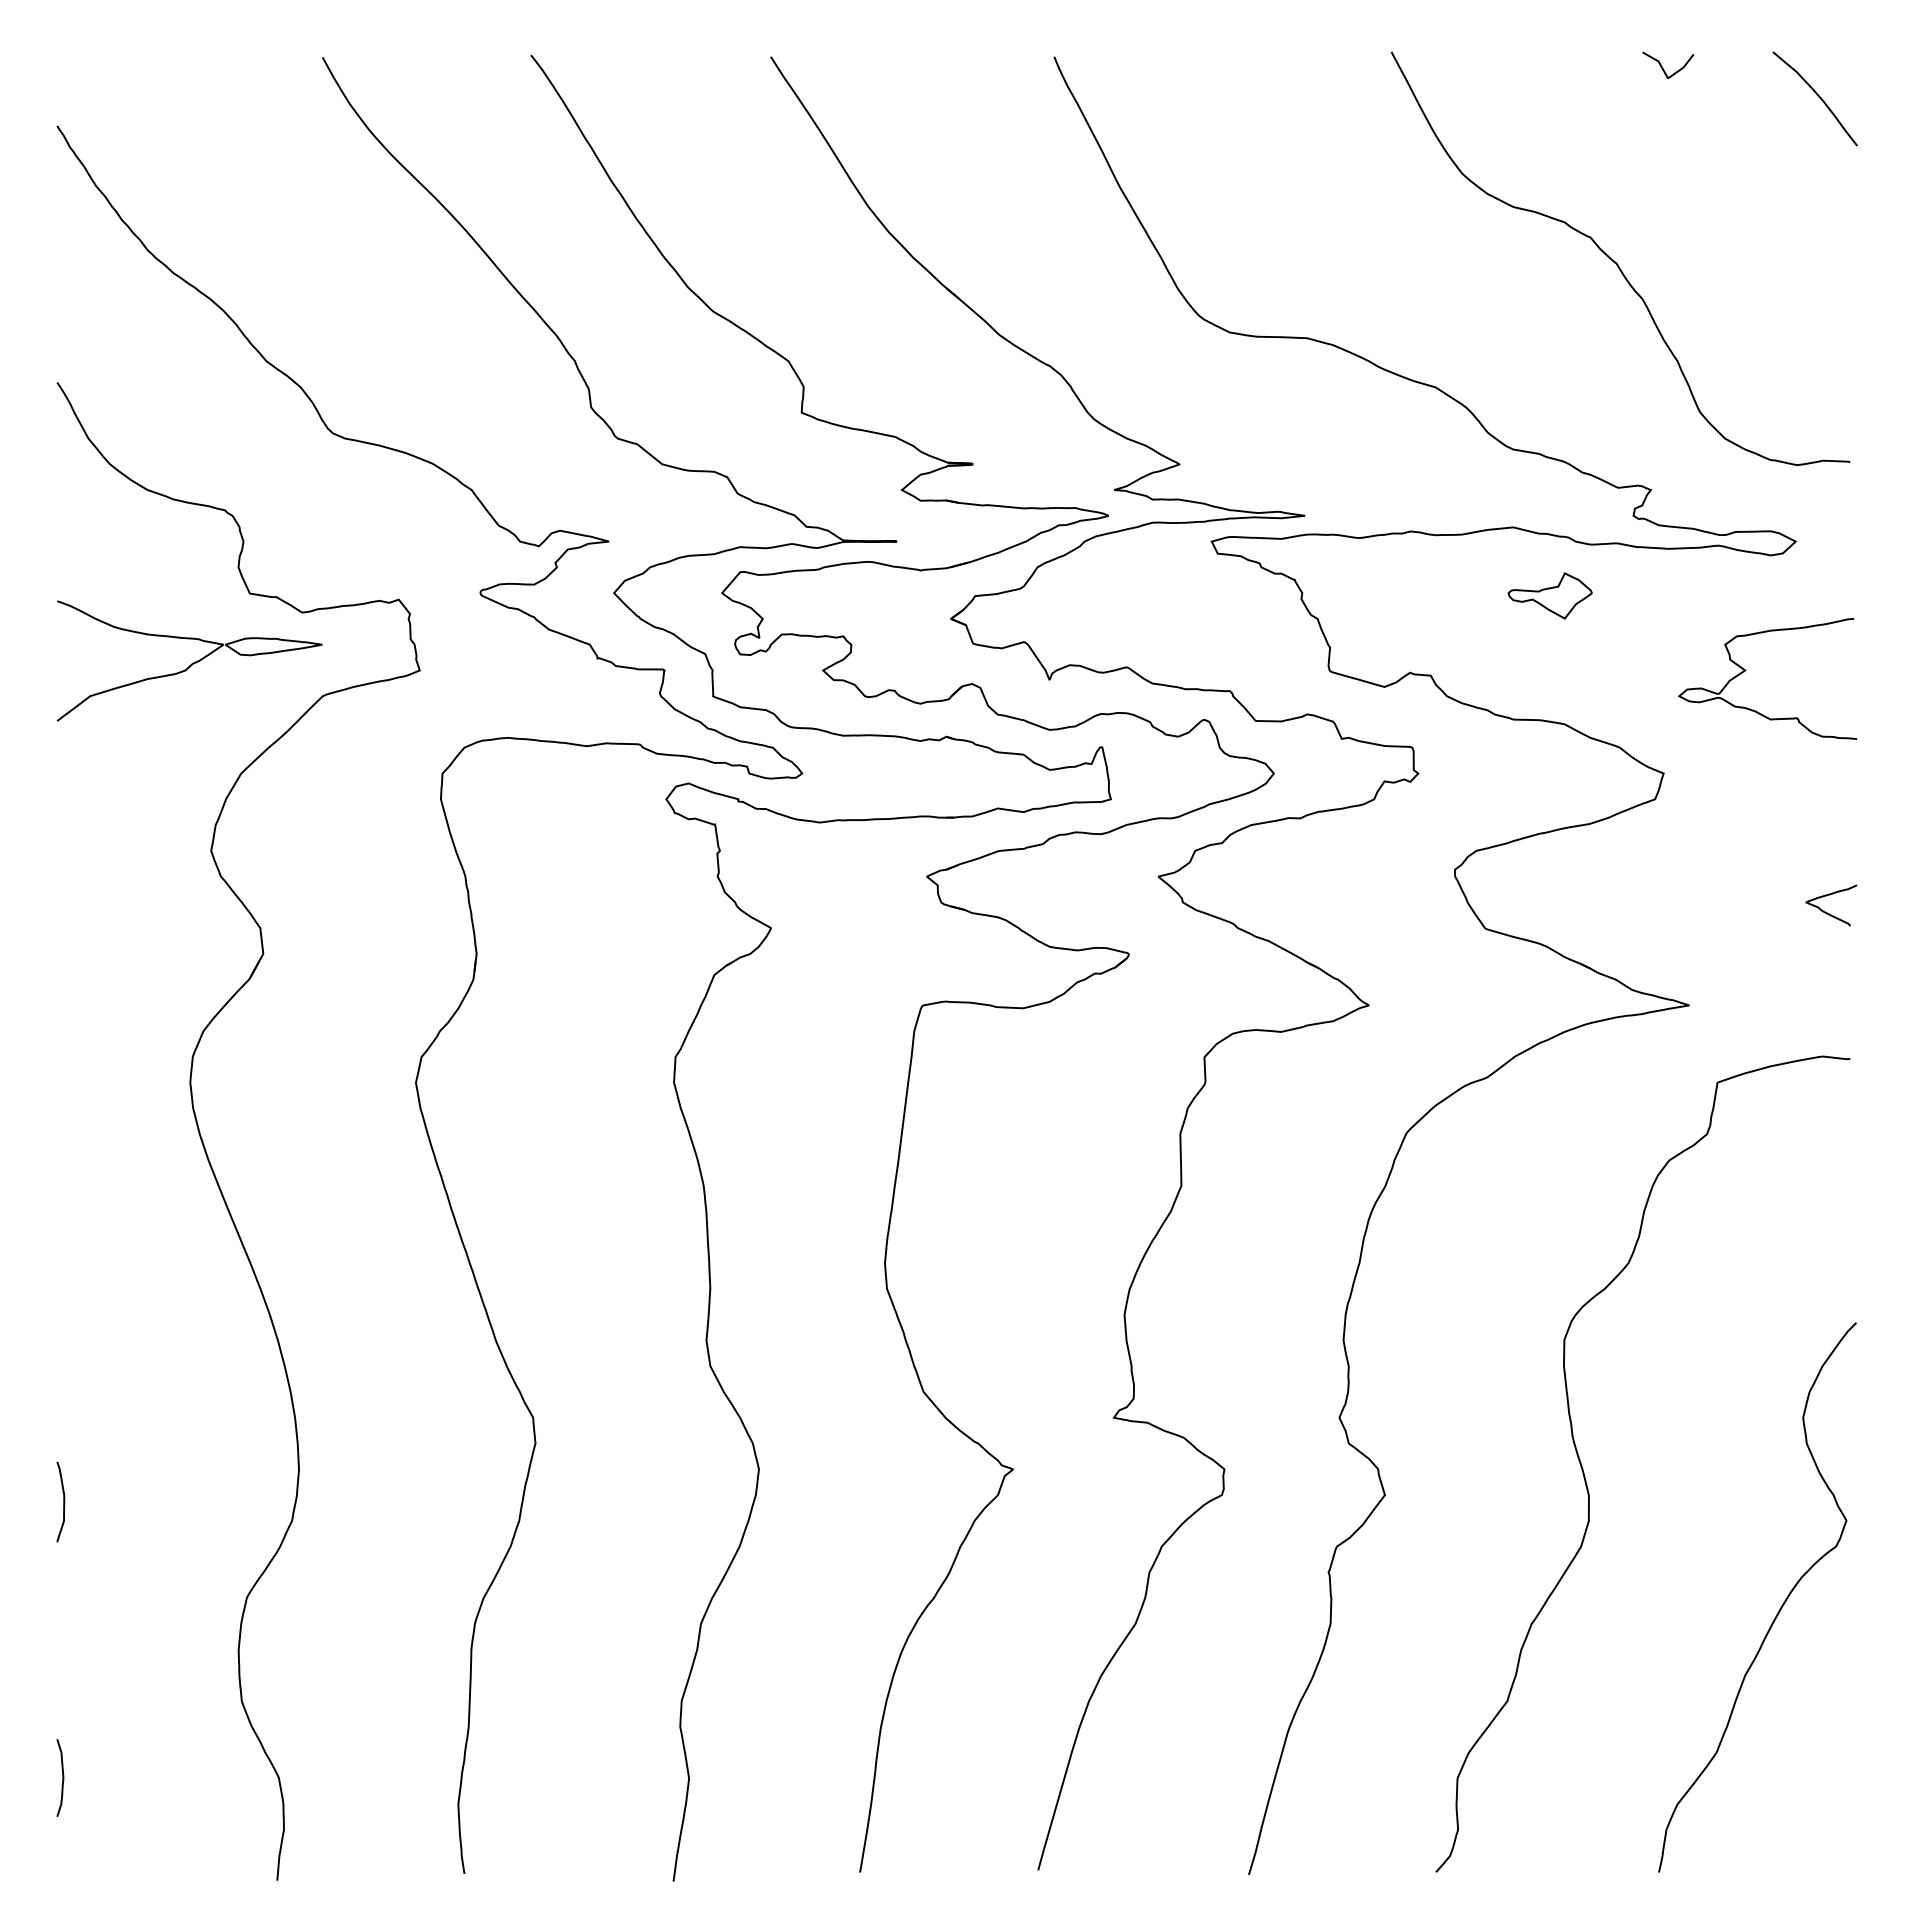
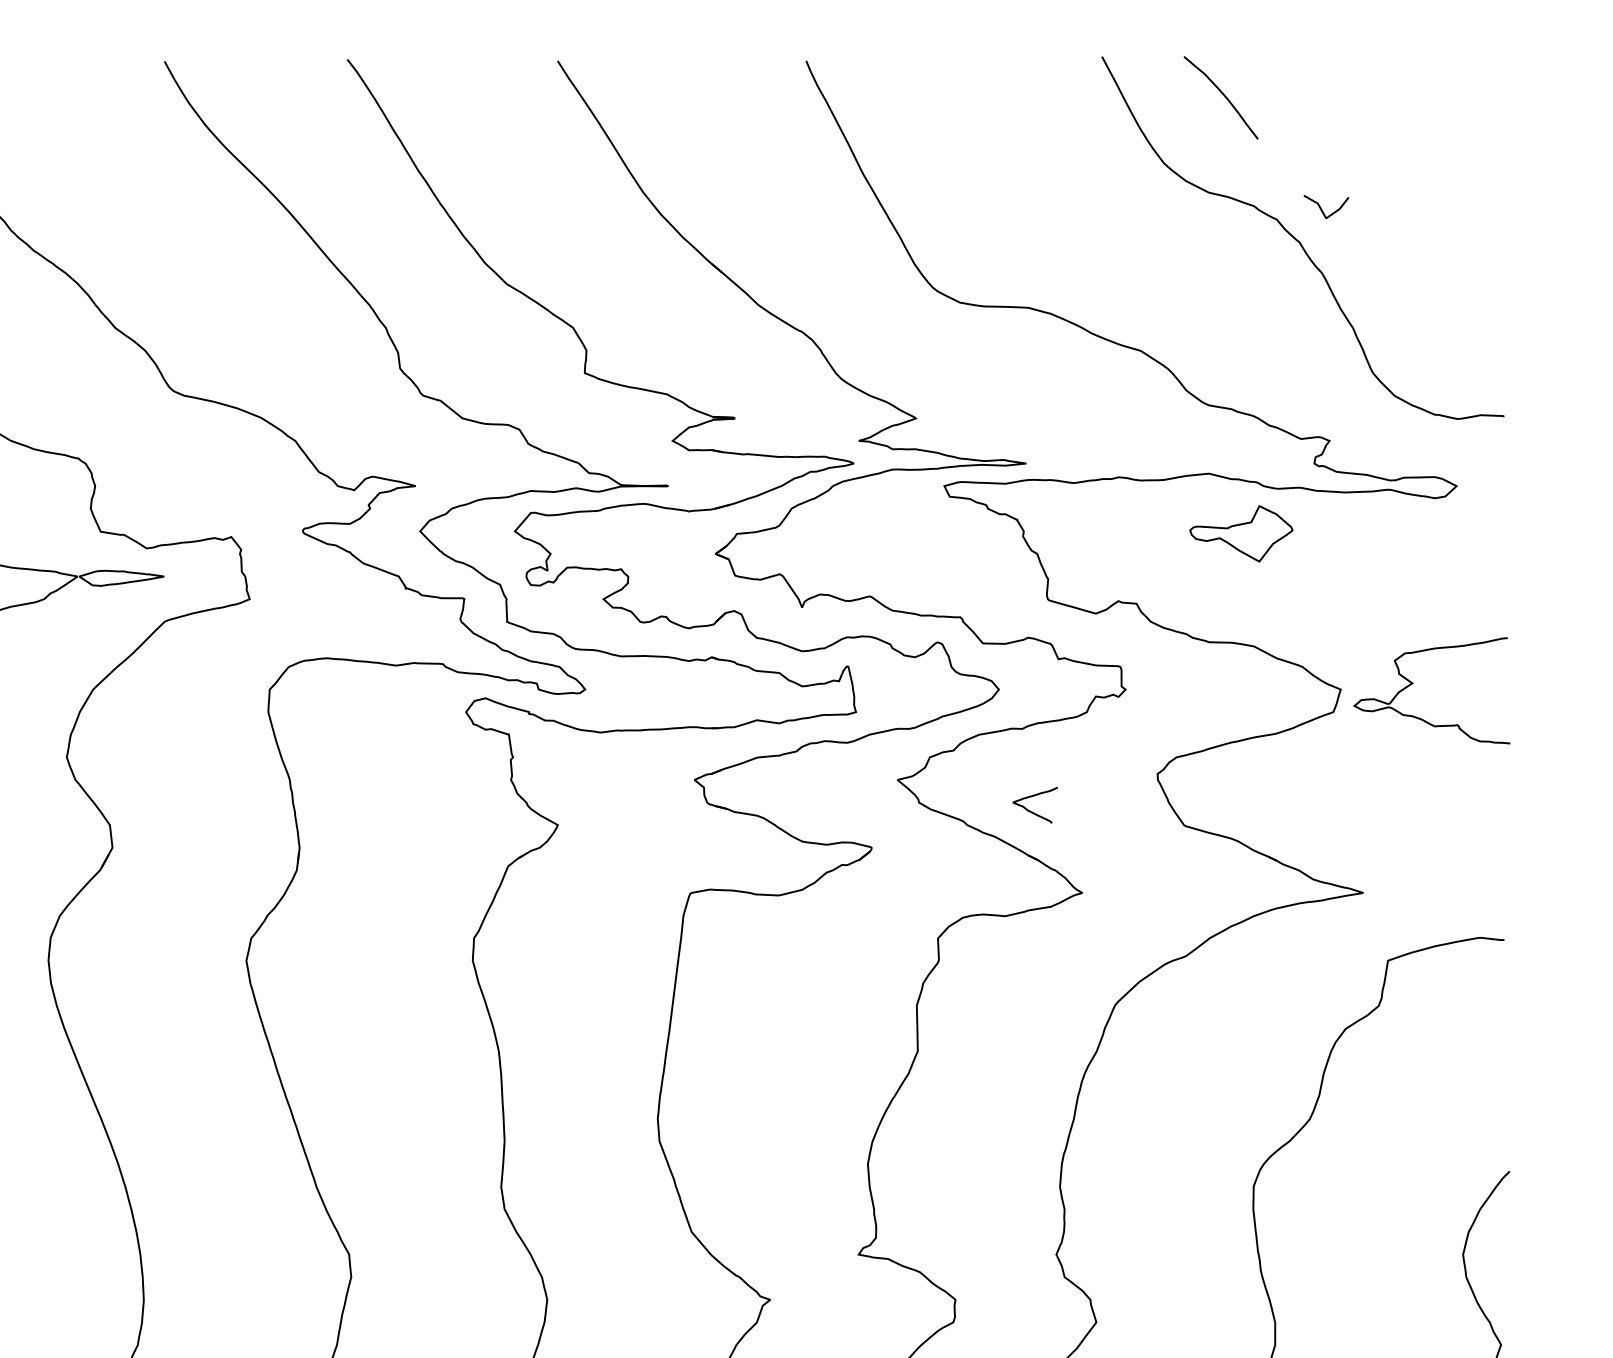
curve: (1662, 66) -> (1321, 208), moved
curve: (1817, 96) -> (1223, 95), moved
part: (1549, 595) -> (1240, 533), size x1.4
curve: (1746, 670) -> (1413, 683), moved
curve: (1827, 912) -> (1031, 811), moved

